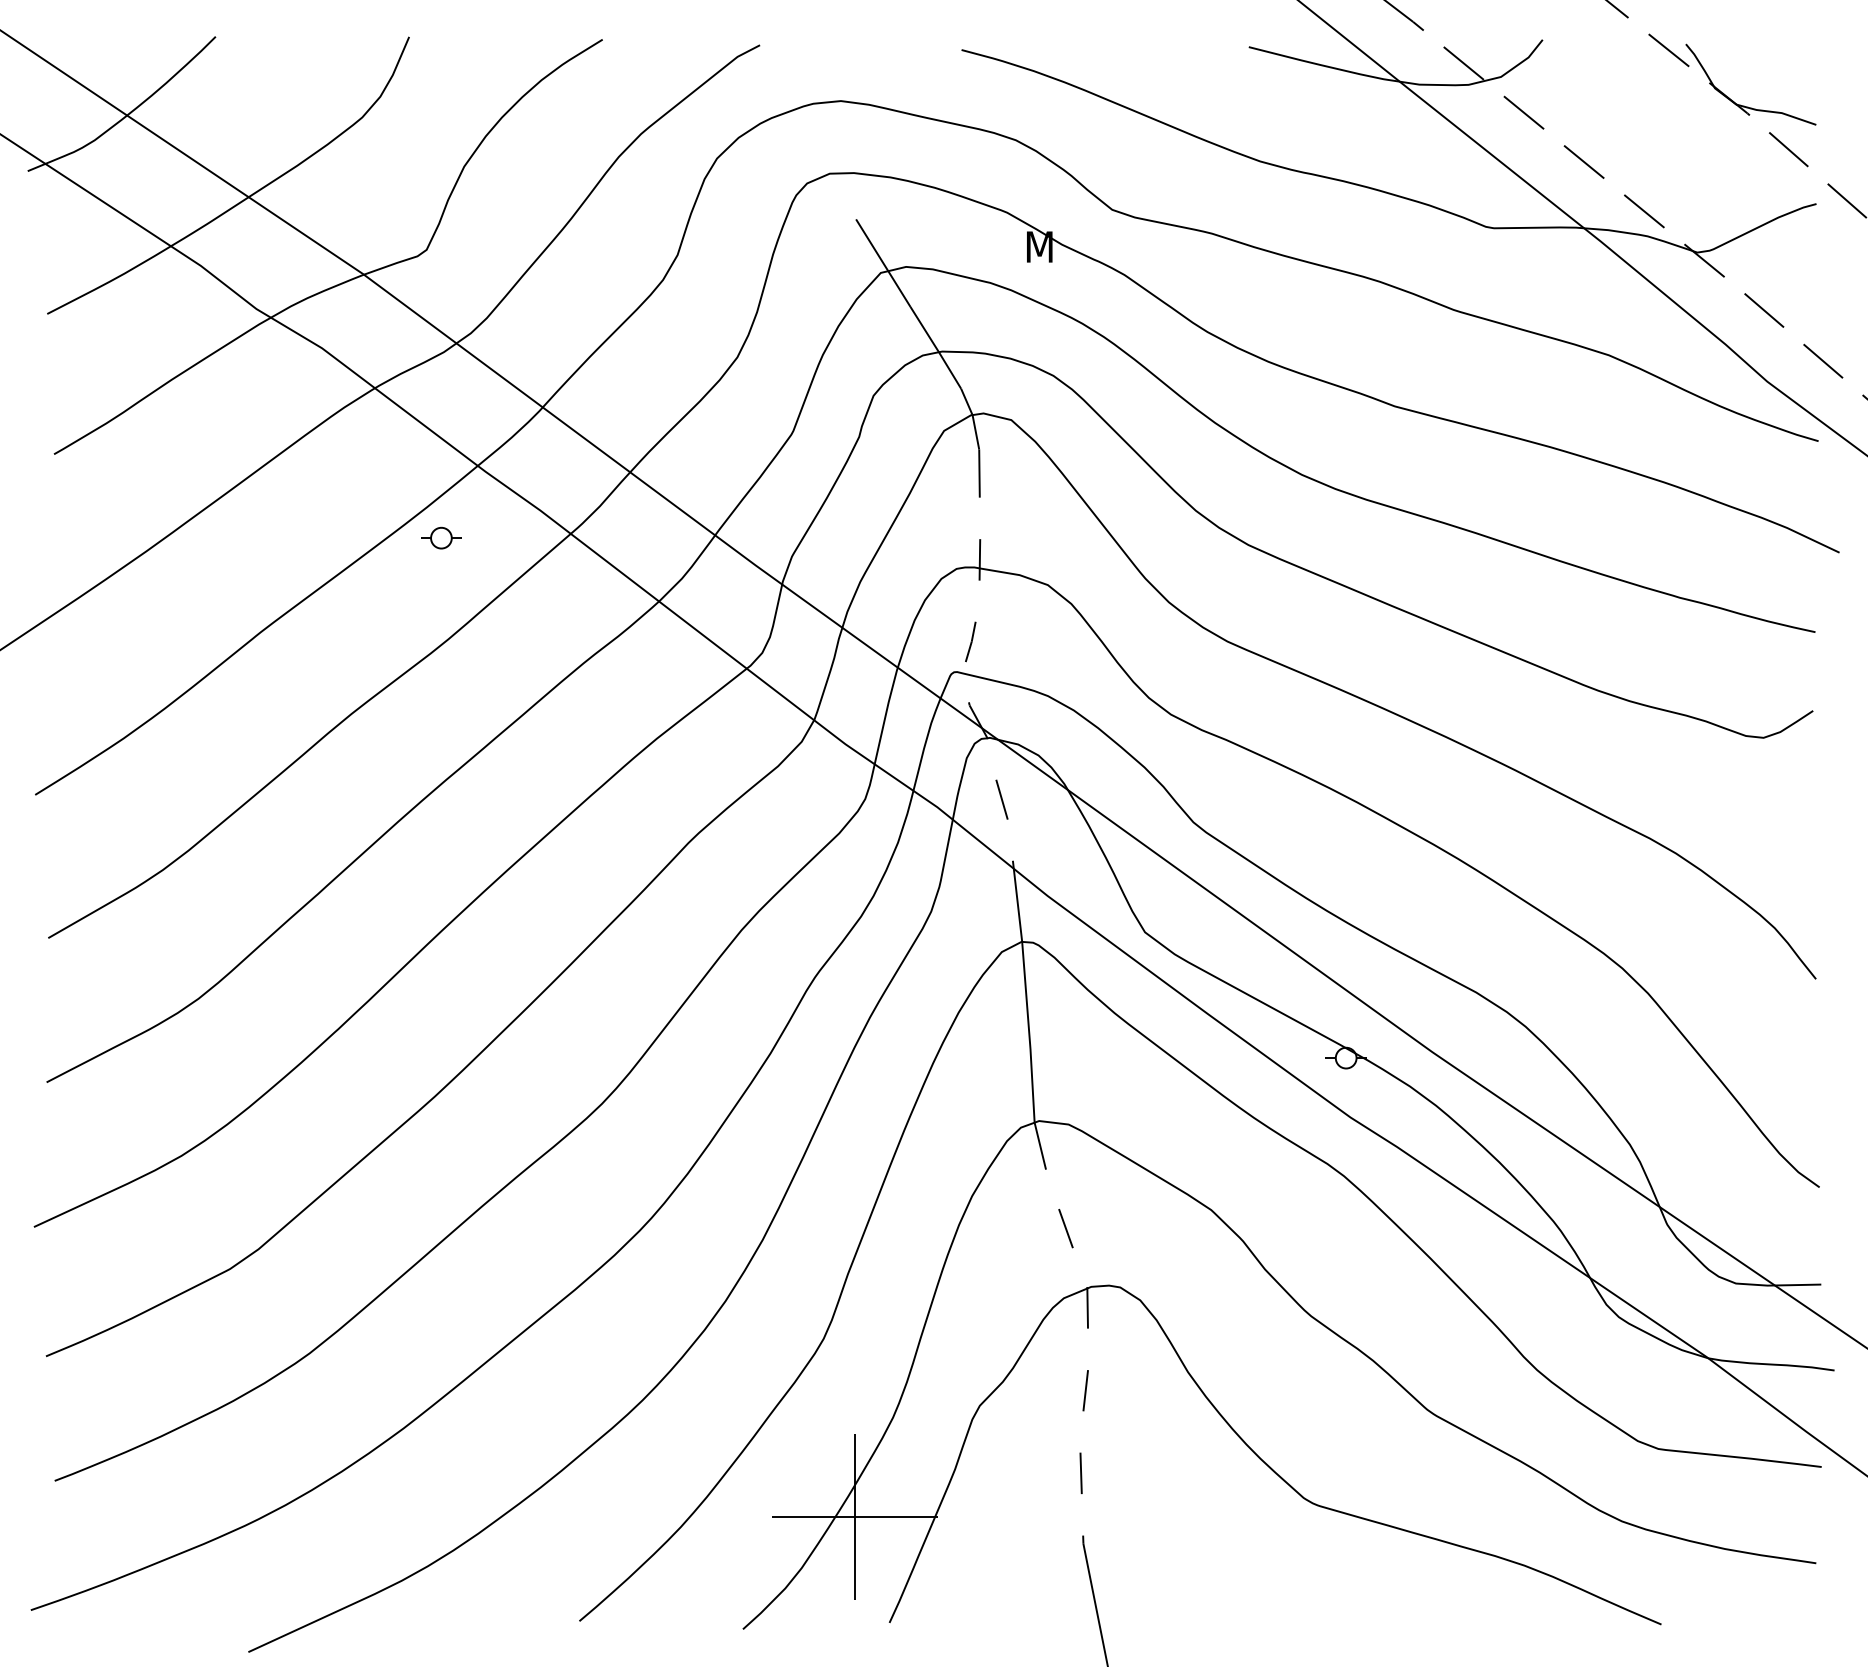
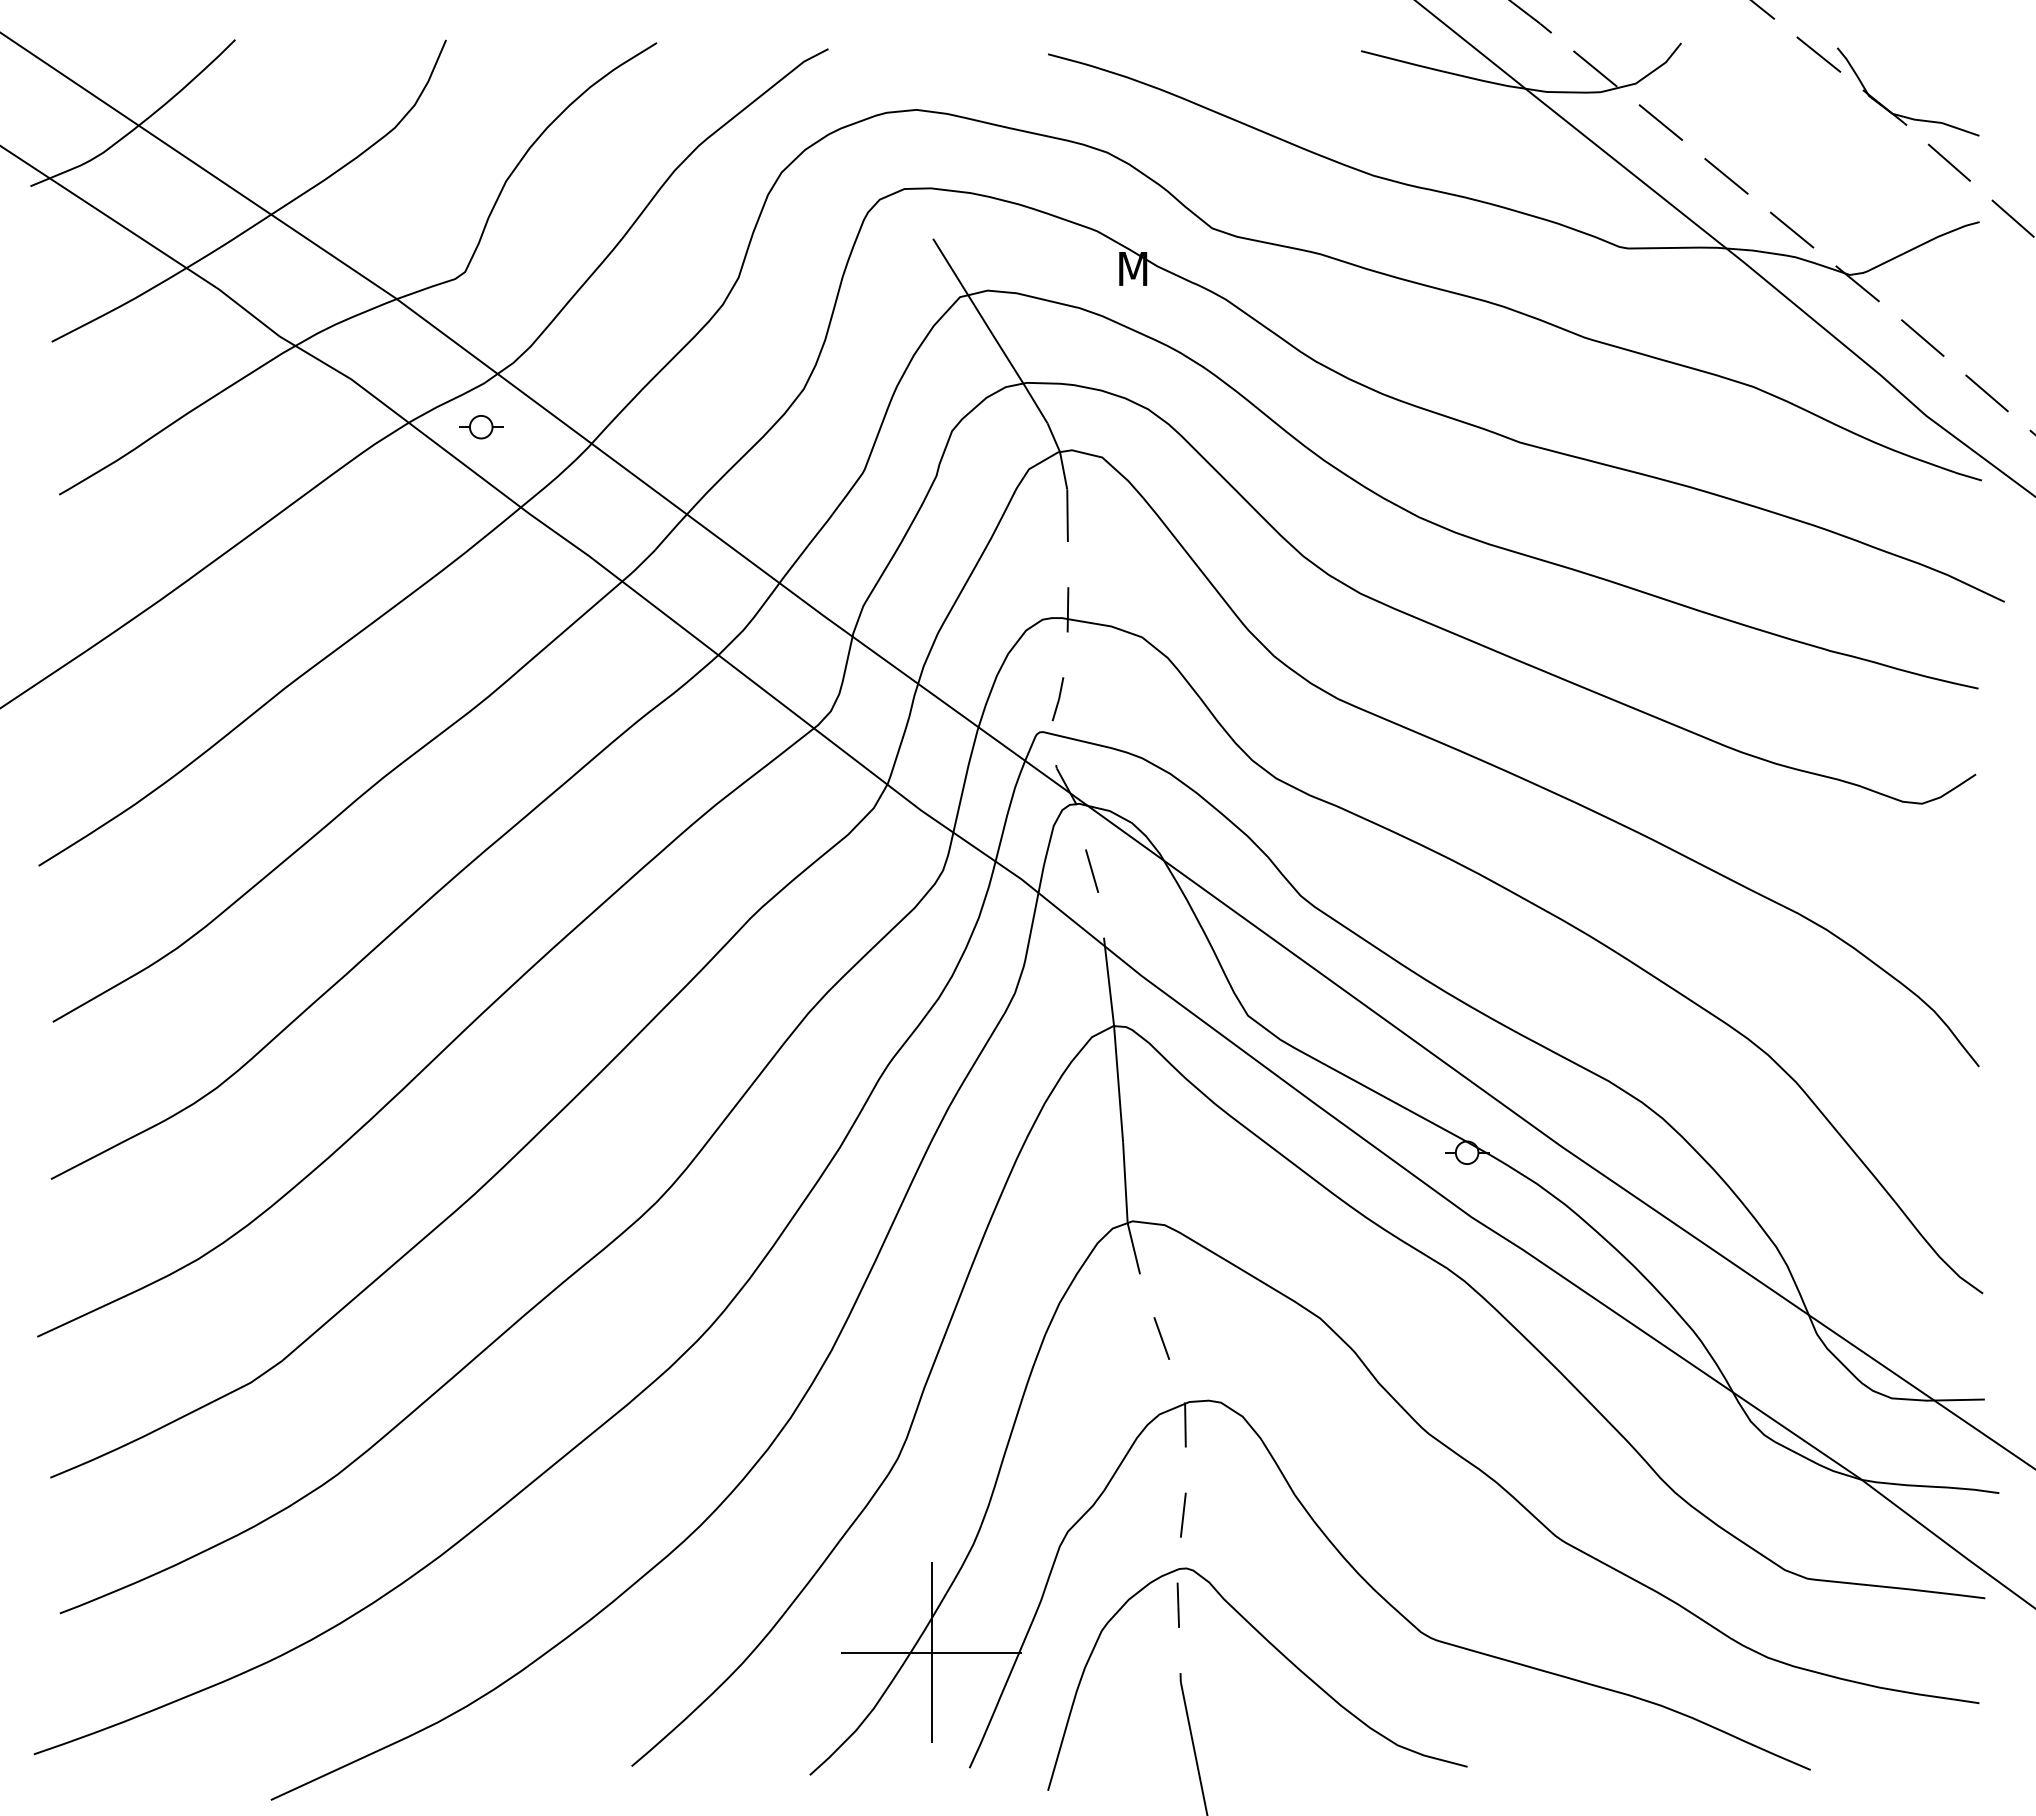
part: (441, 538) -> (481, 427), moved
curve: (1172, 1515) -> (1277, 1651), added

